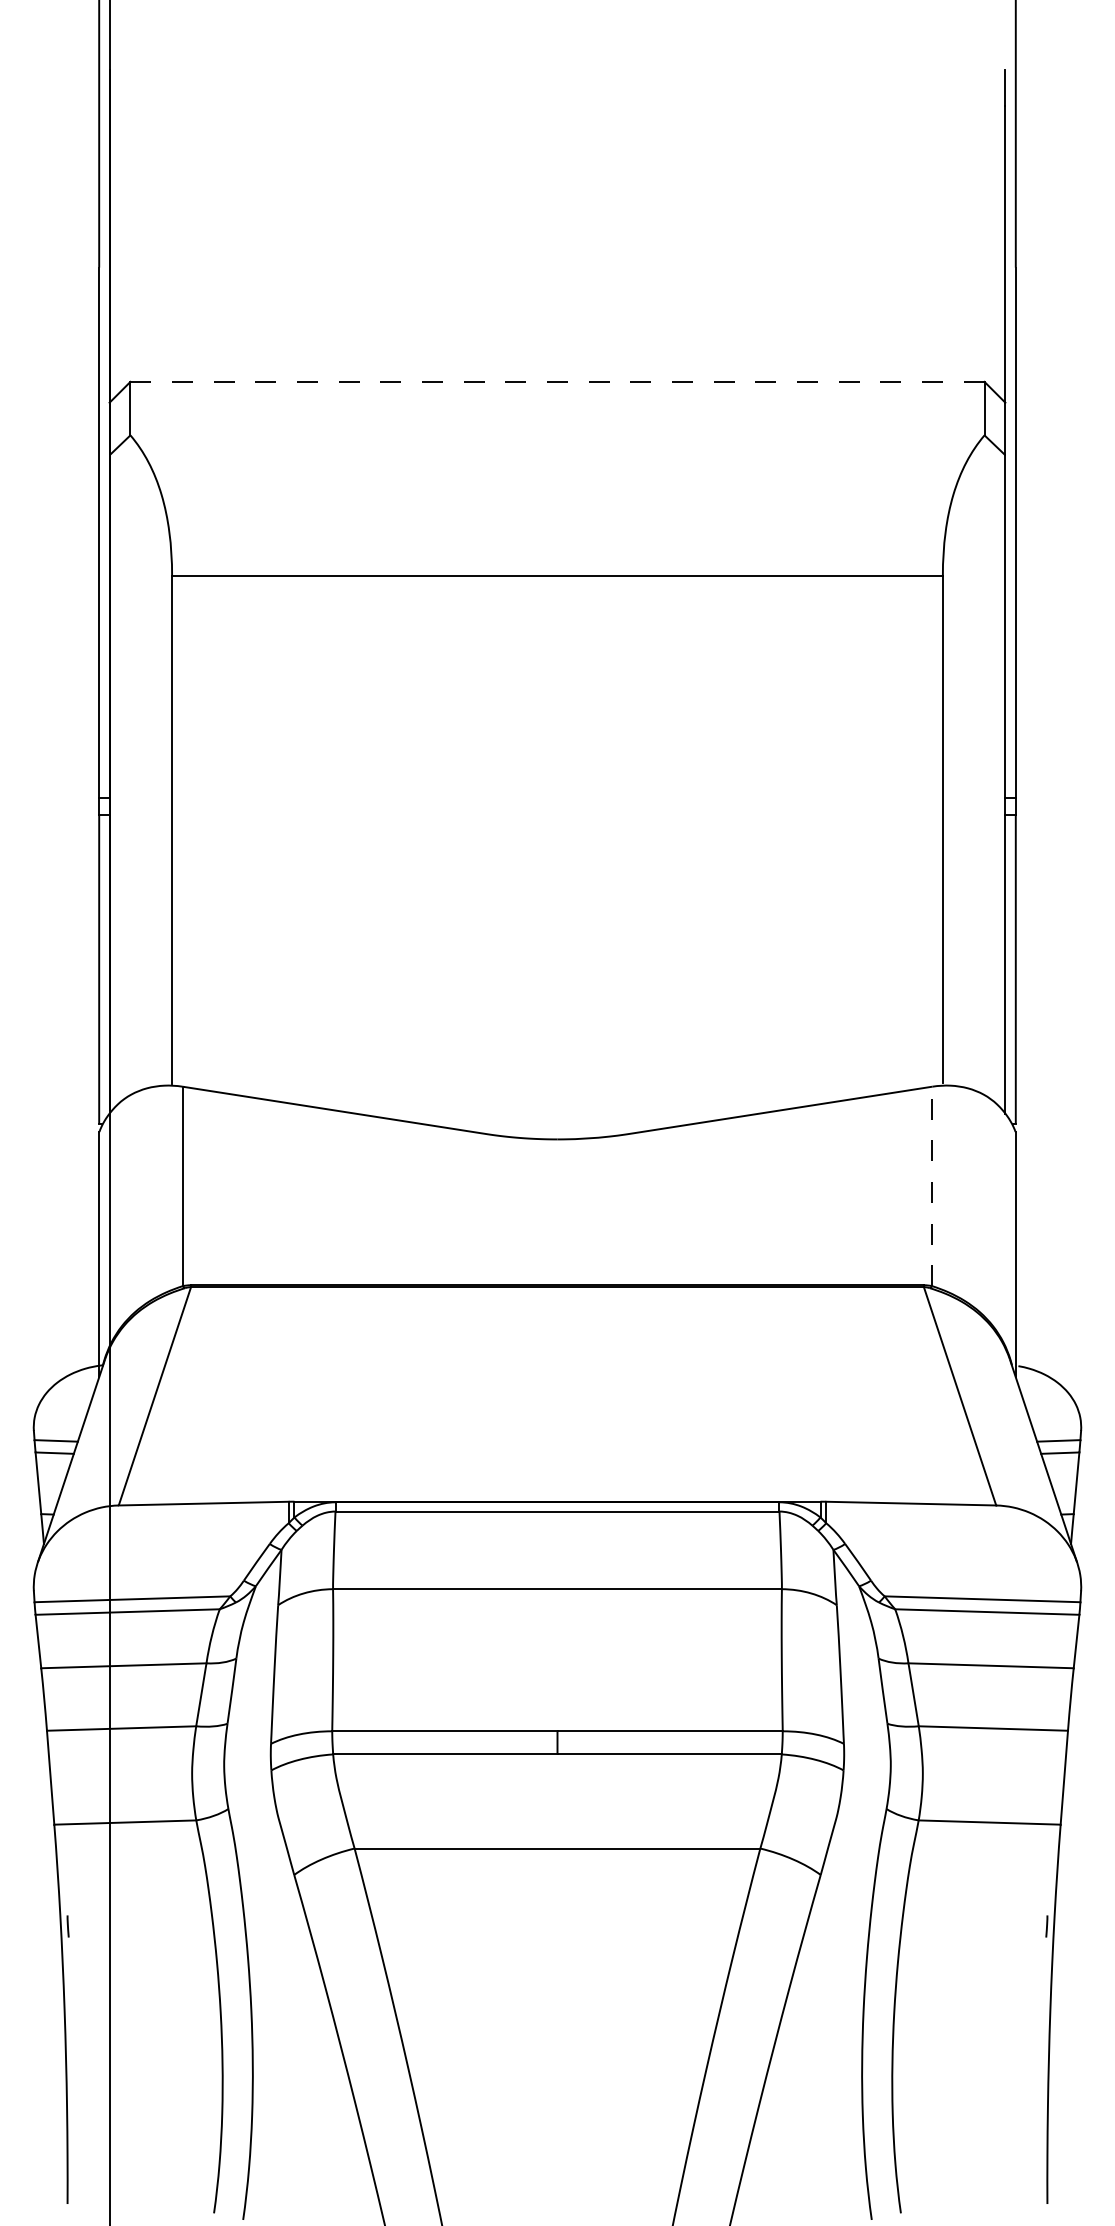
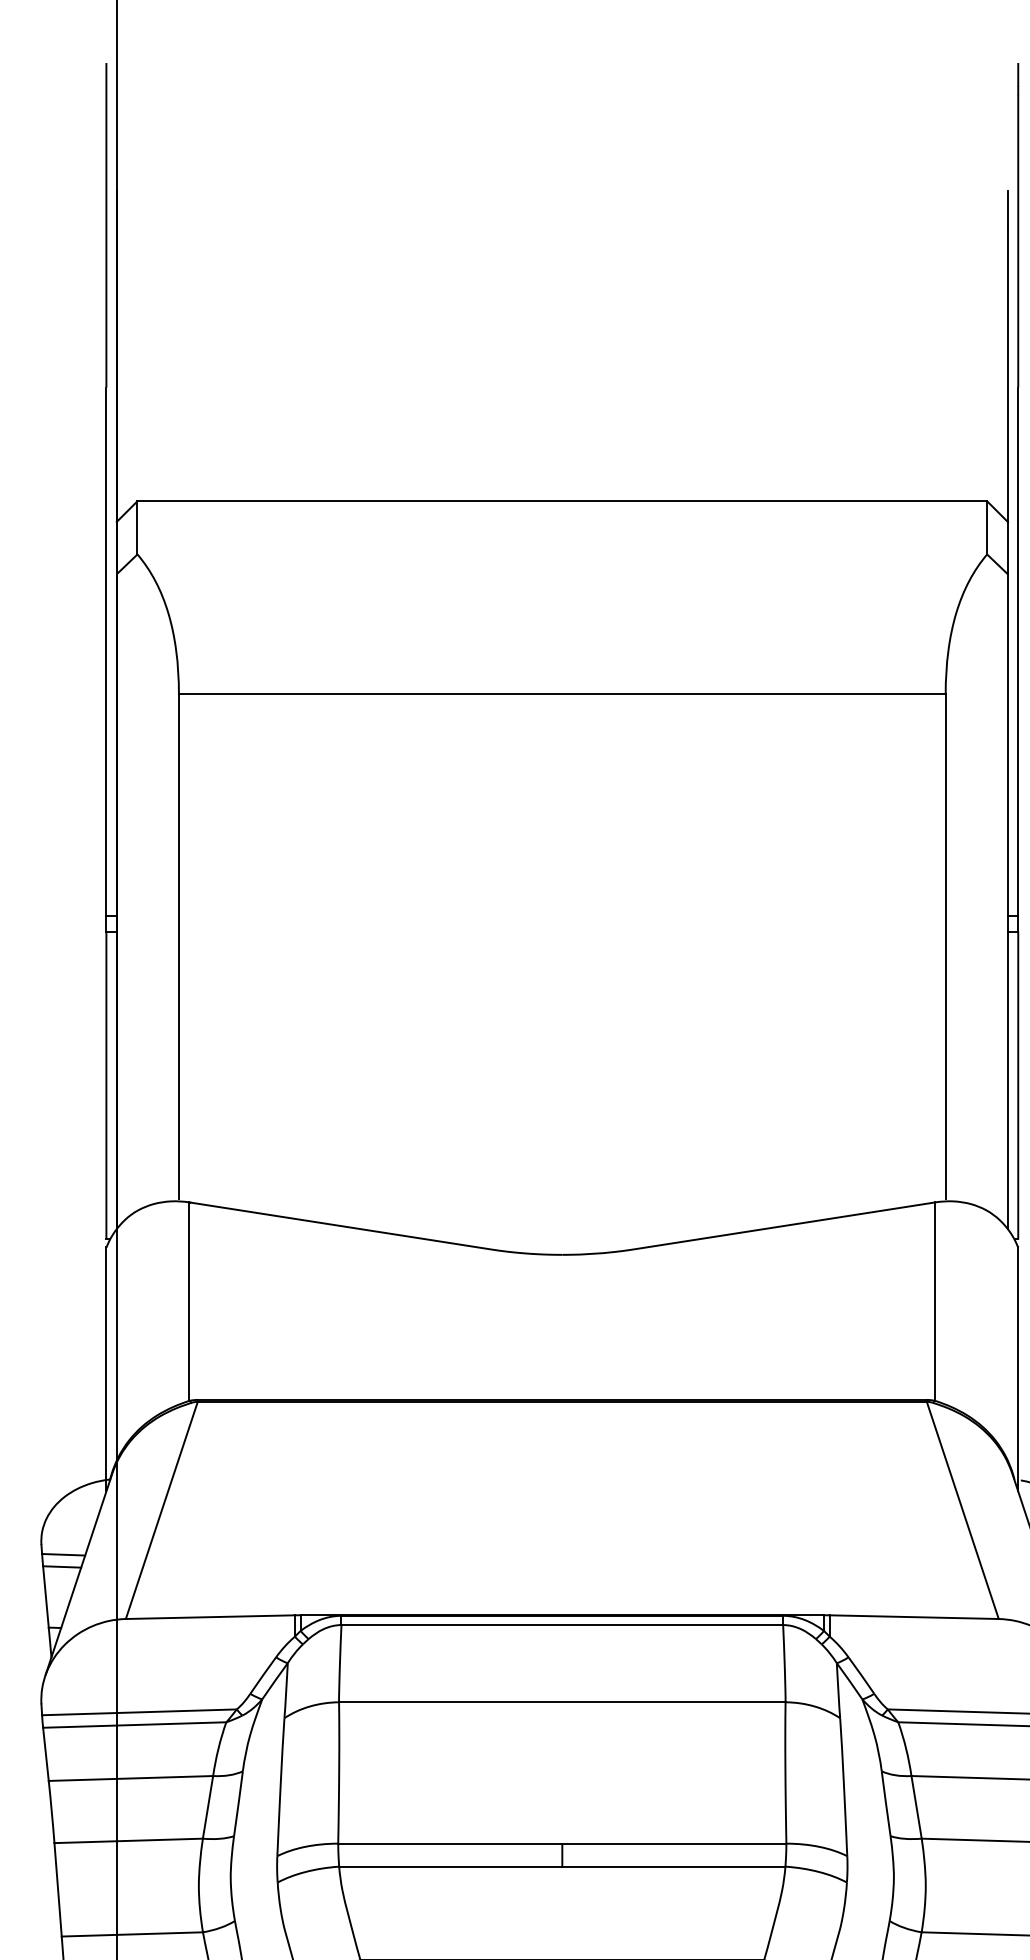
line: (557, 381) -> (562, 500), dashed -> solid
line: (932, 1186) -> (935, 1301), dashed -> solid

